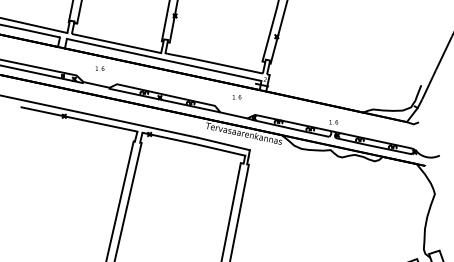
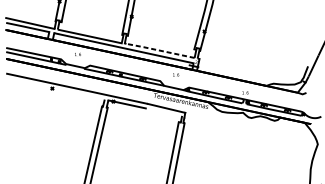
line: (214, 63) -> (159, 50), solid -> dashed
line: (79, 119) -> (63, 90), removed
line: (219, 149) -> (163, 112), removed

